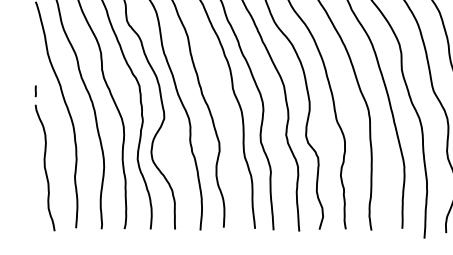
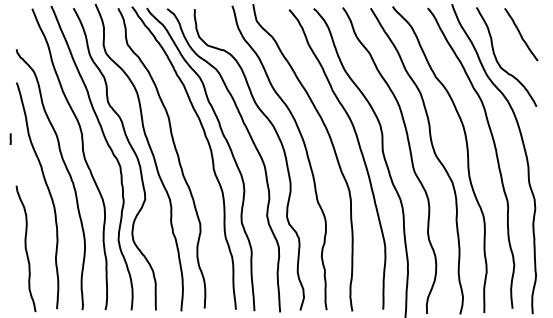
line: (35, 90) -> (10, 138), moved

